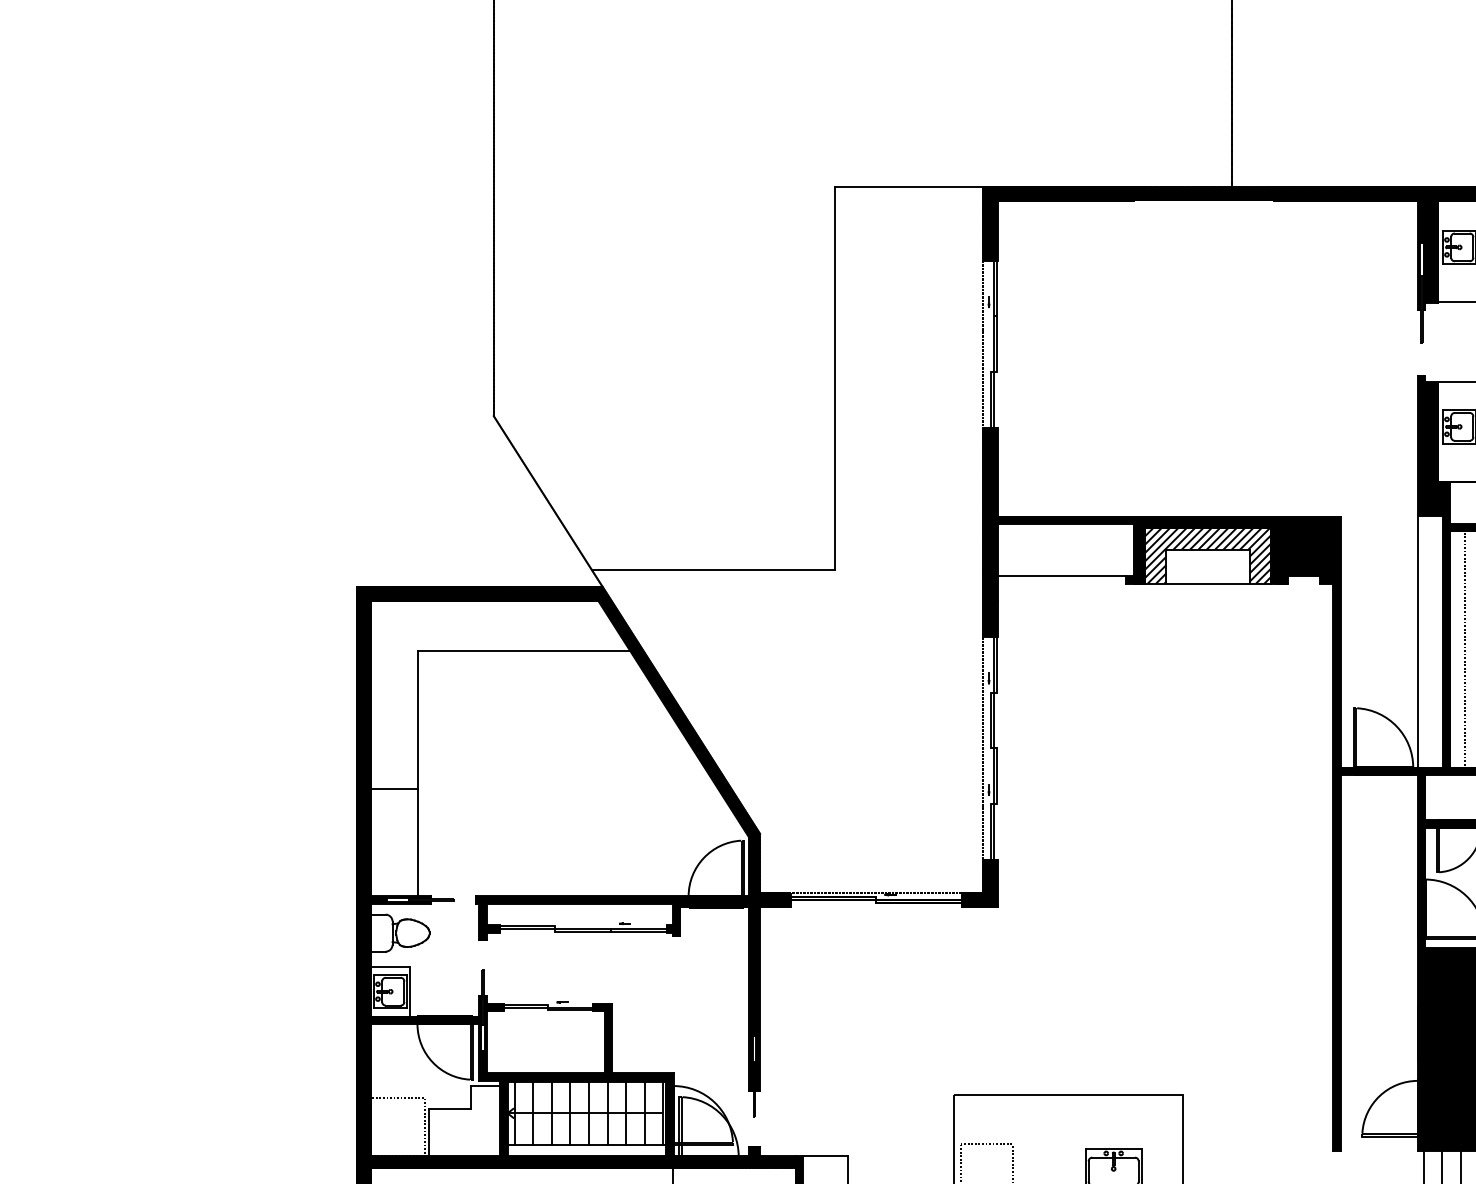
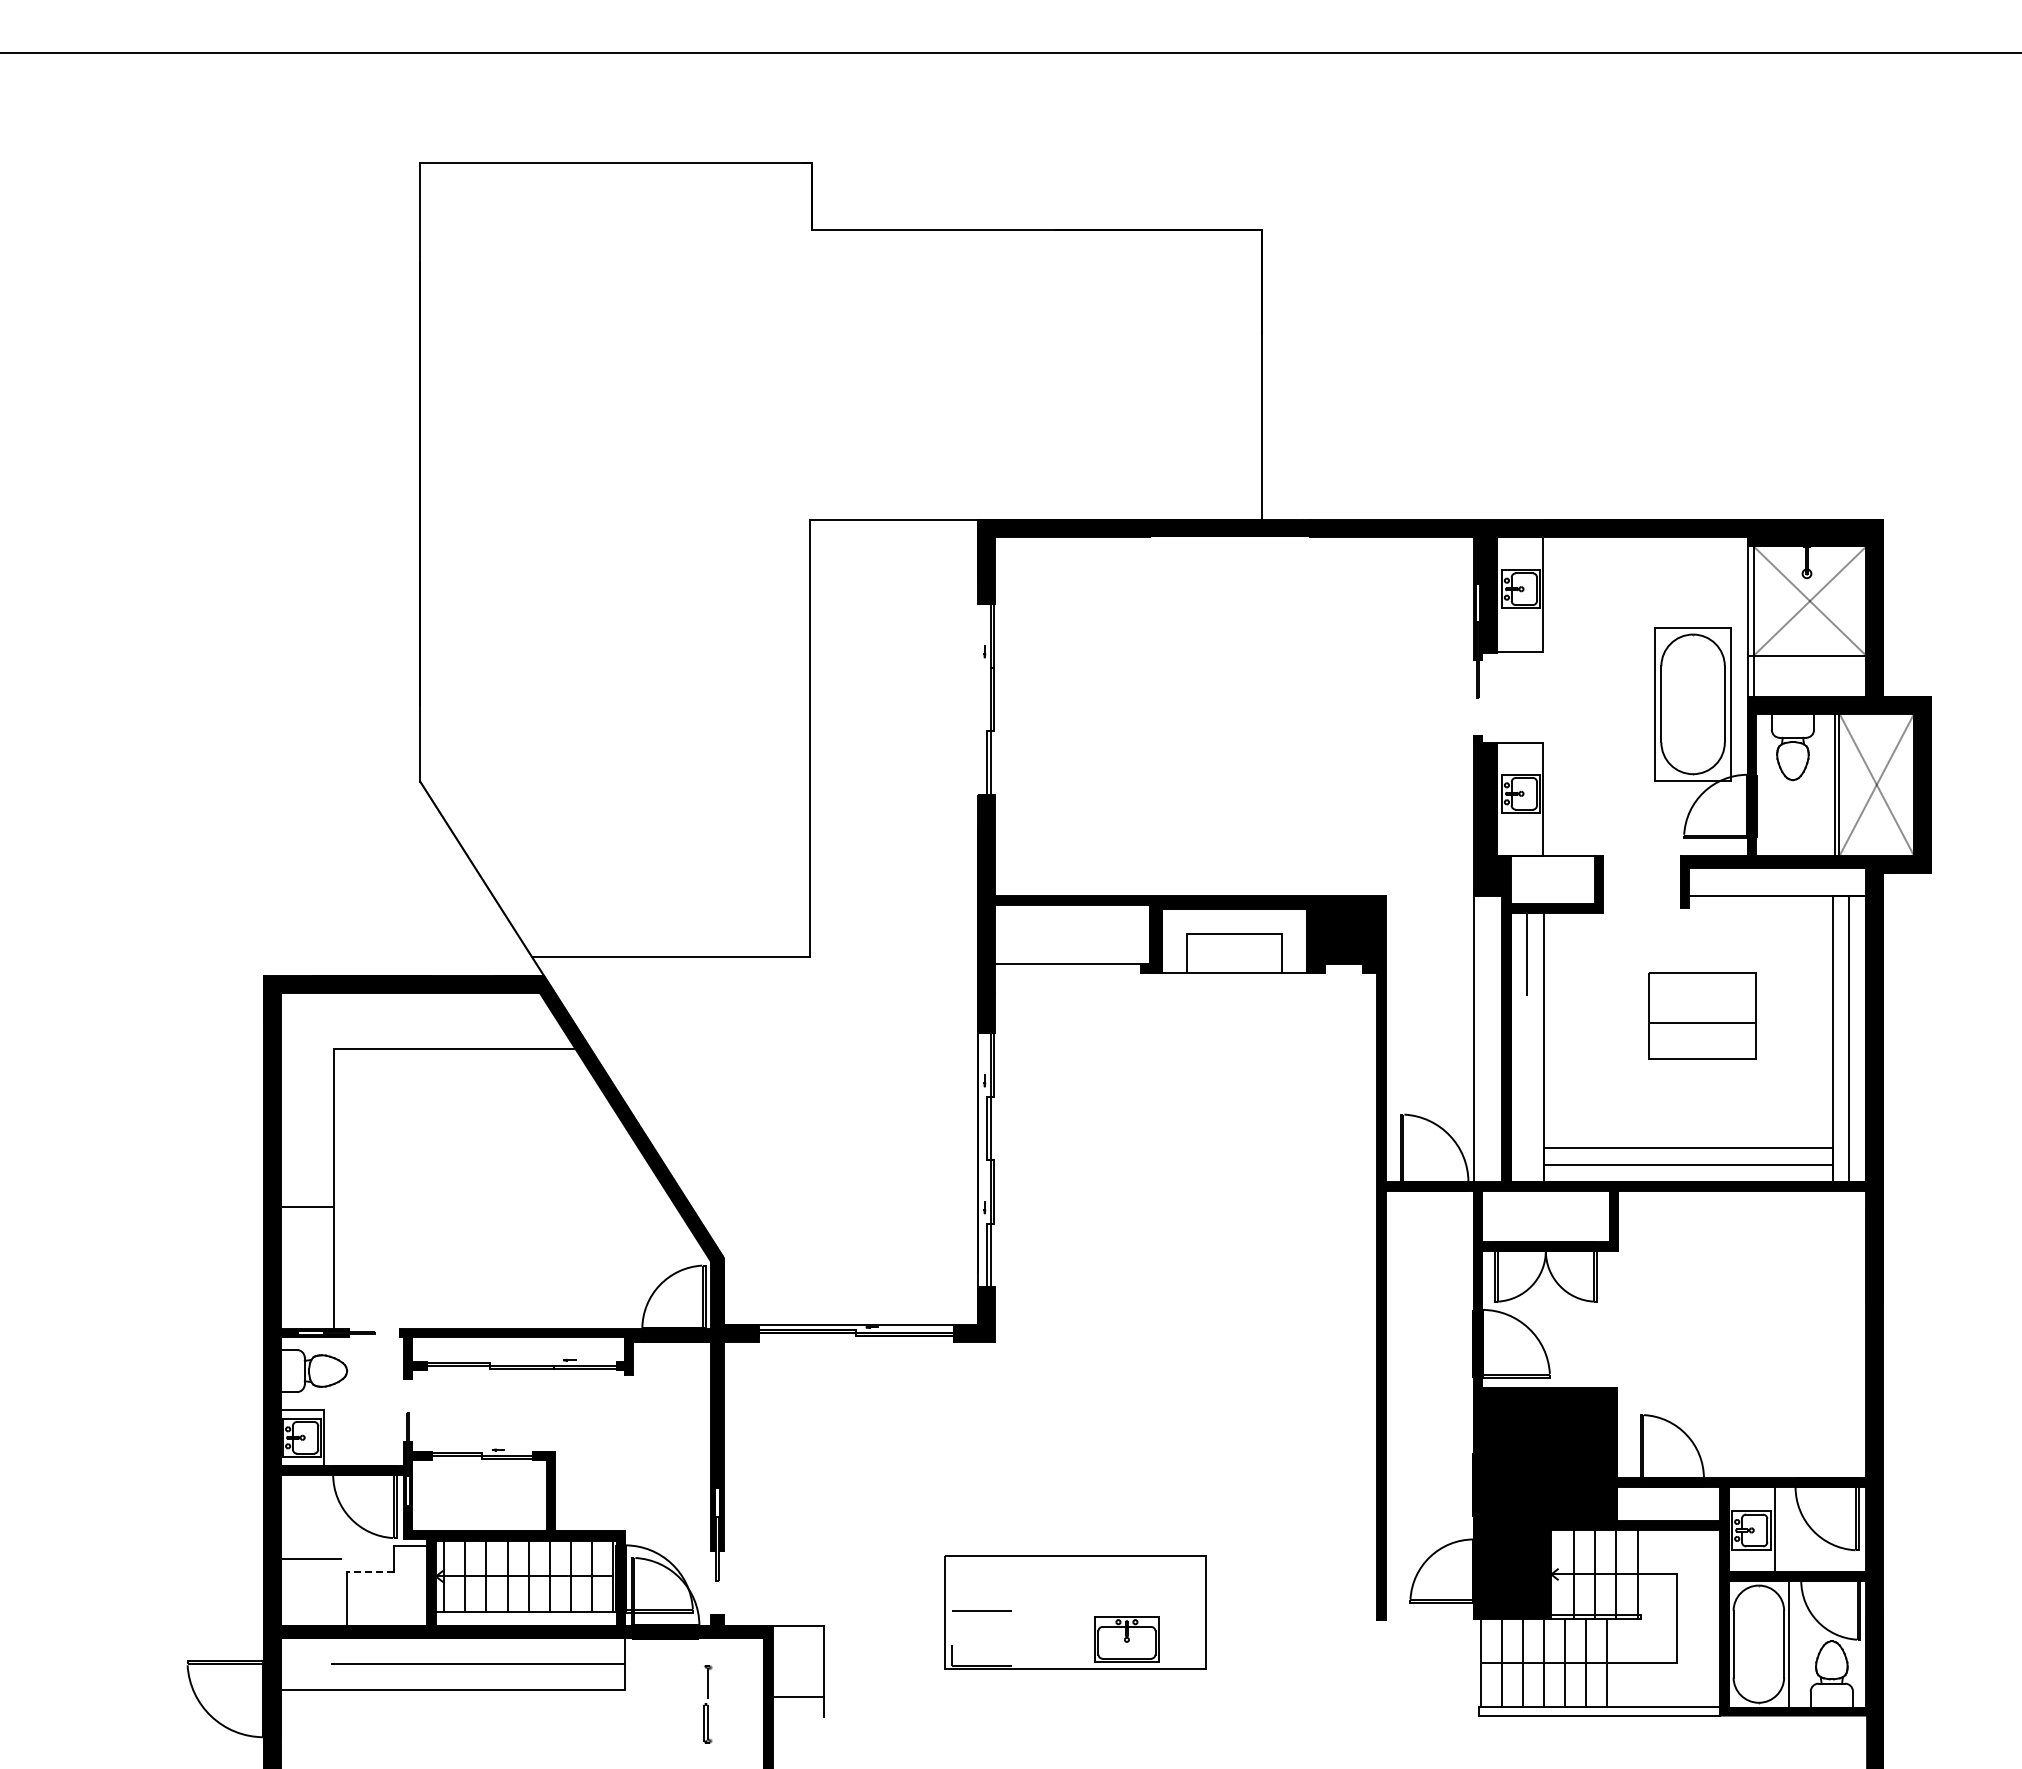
hatch: (1208, 555) -> (1234, 940), removed
line: (450, 1108) -> (370, 1571), solid -> dashed

